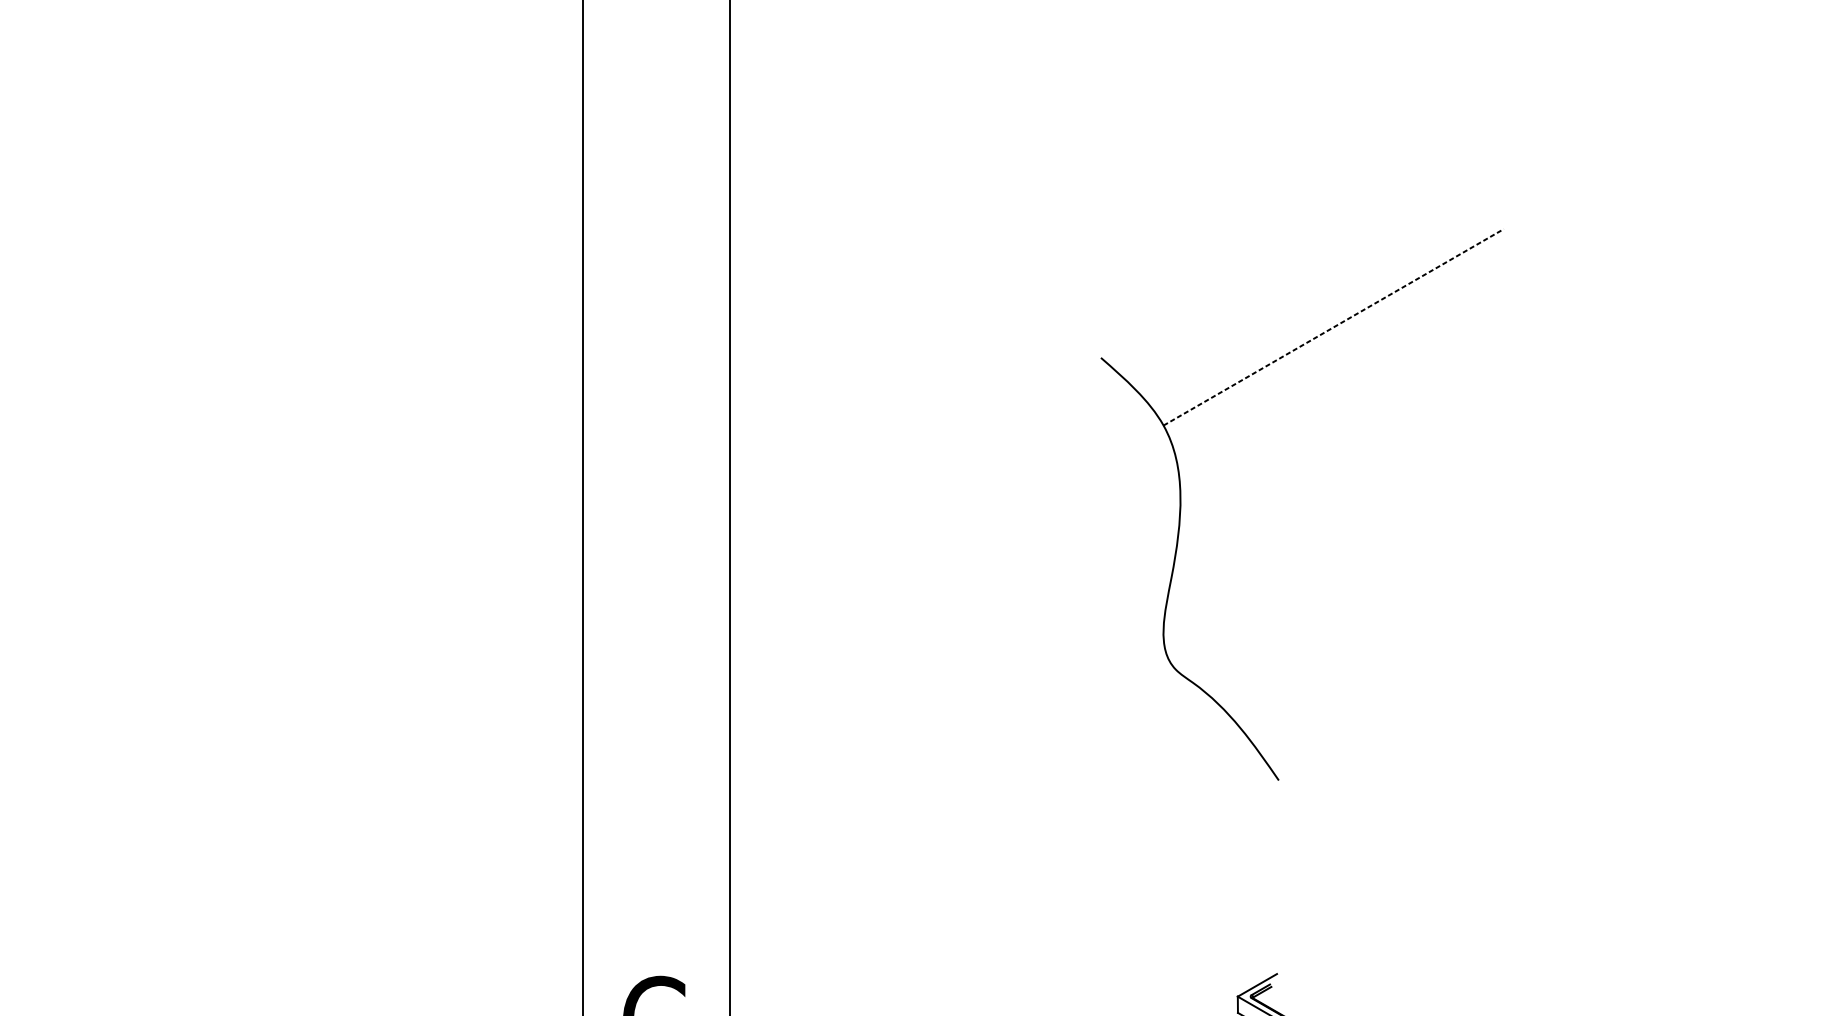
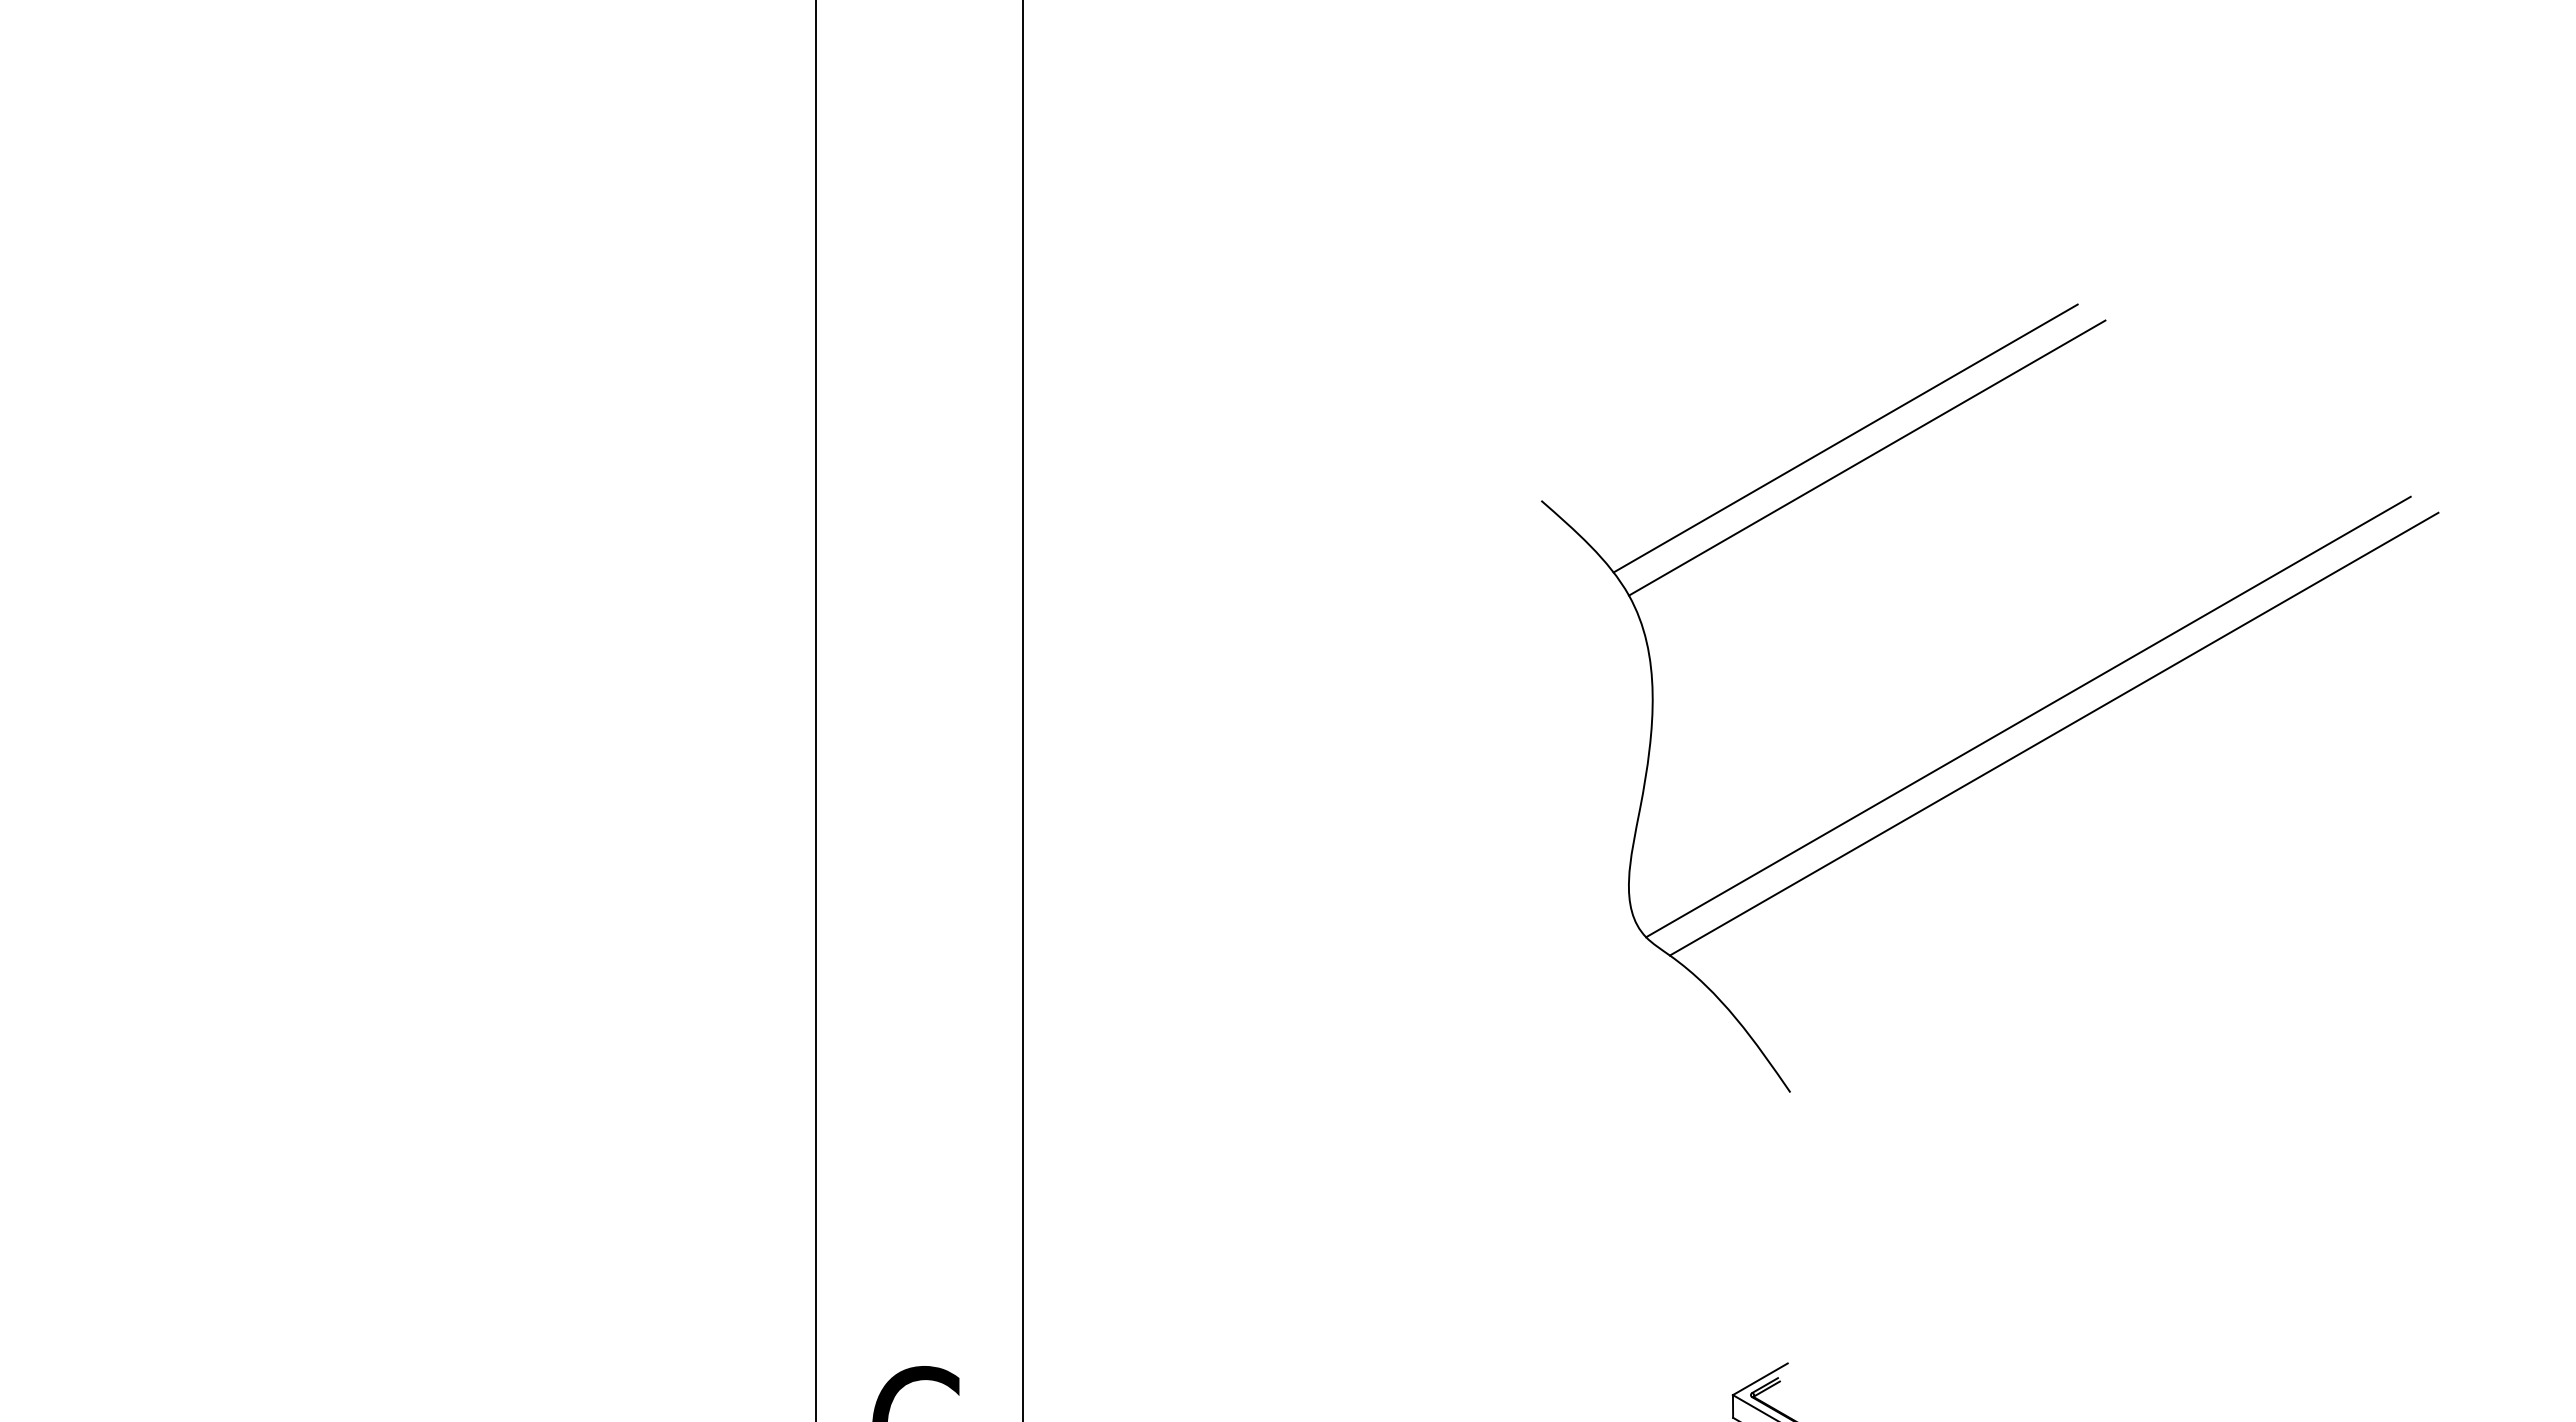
line: (1318, 313) -> (1845, 438), added
line: (1333, 326) -> (1867, 457), dashed -> solid
line: (1448, 511) -> (2028, 716), added
line: (1466, 524) -> (2053, 733), added

